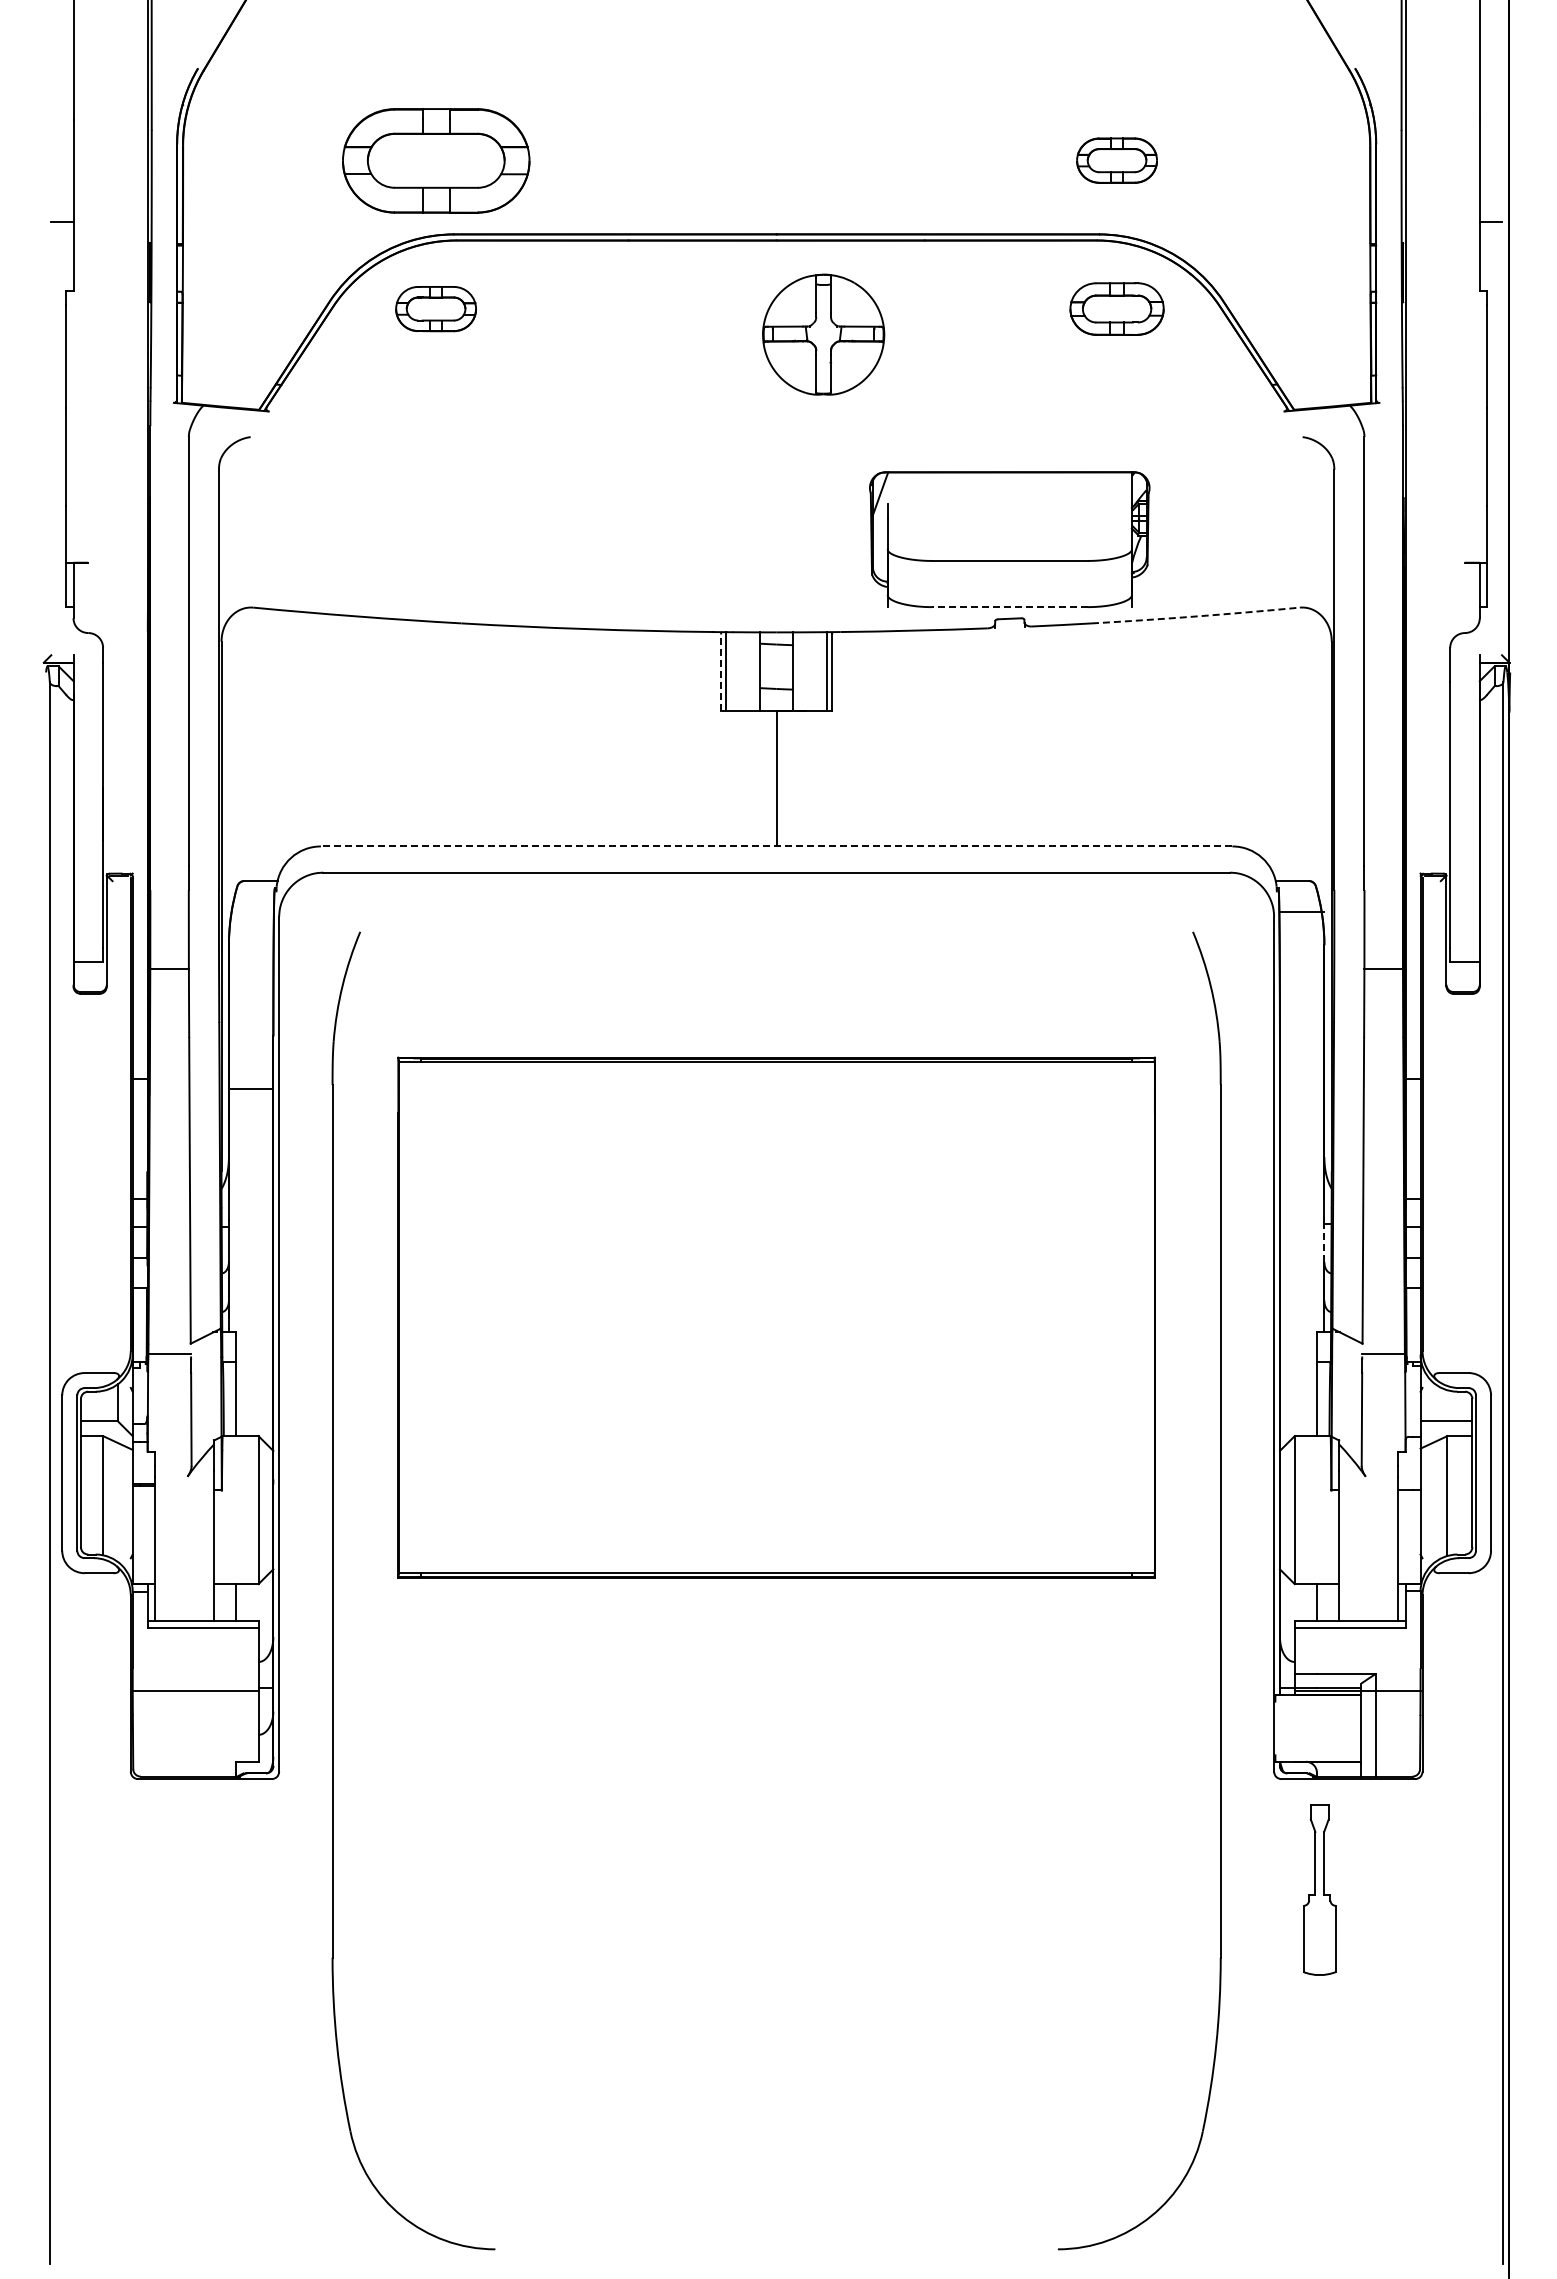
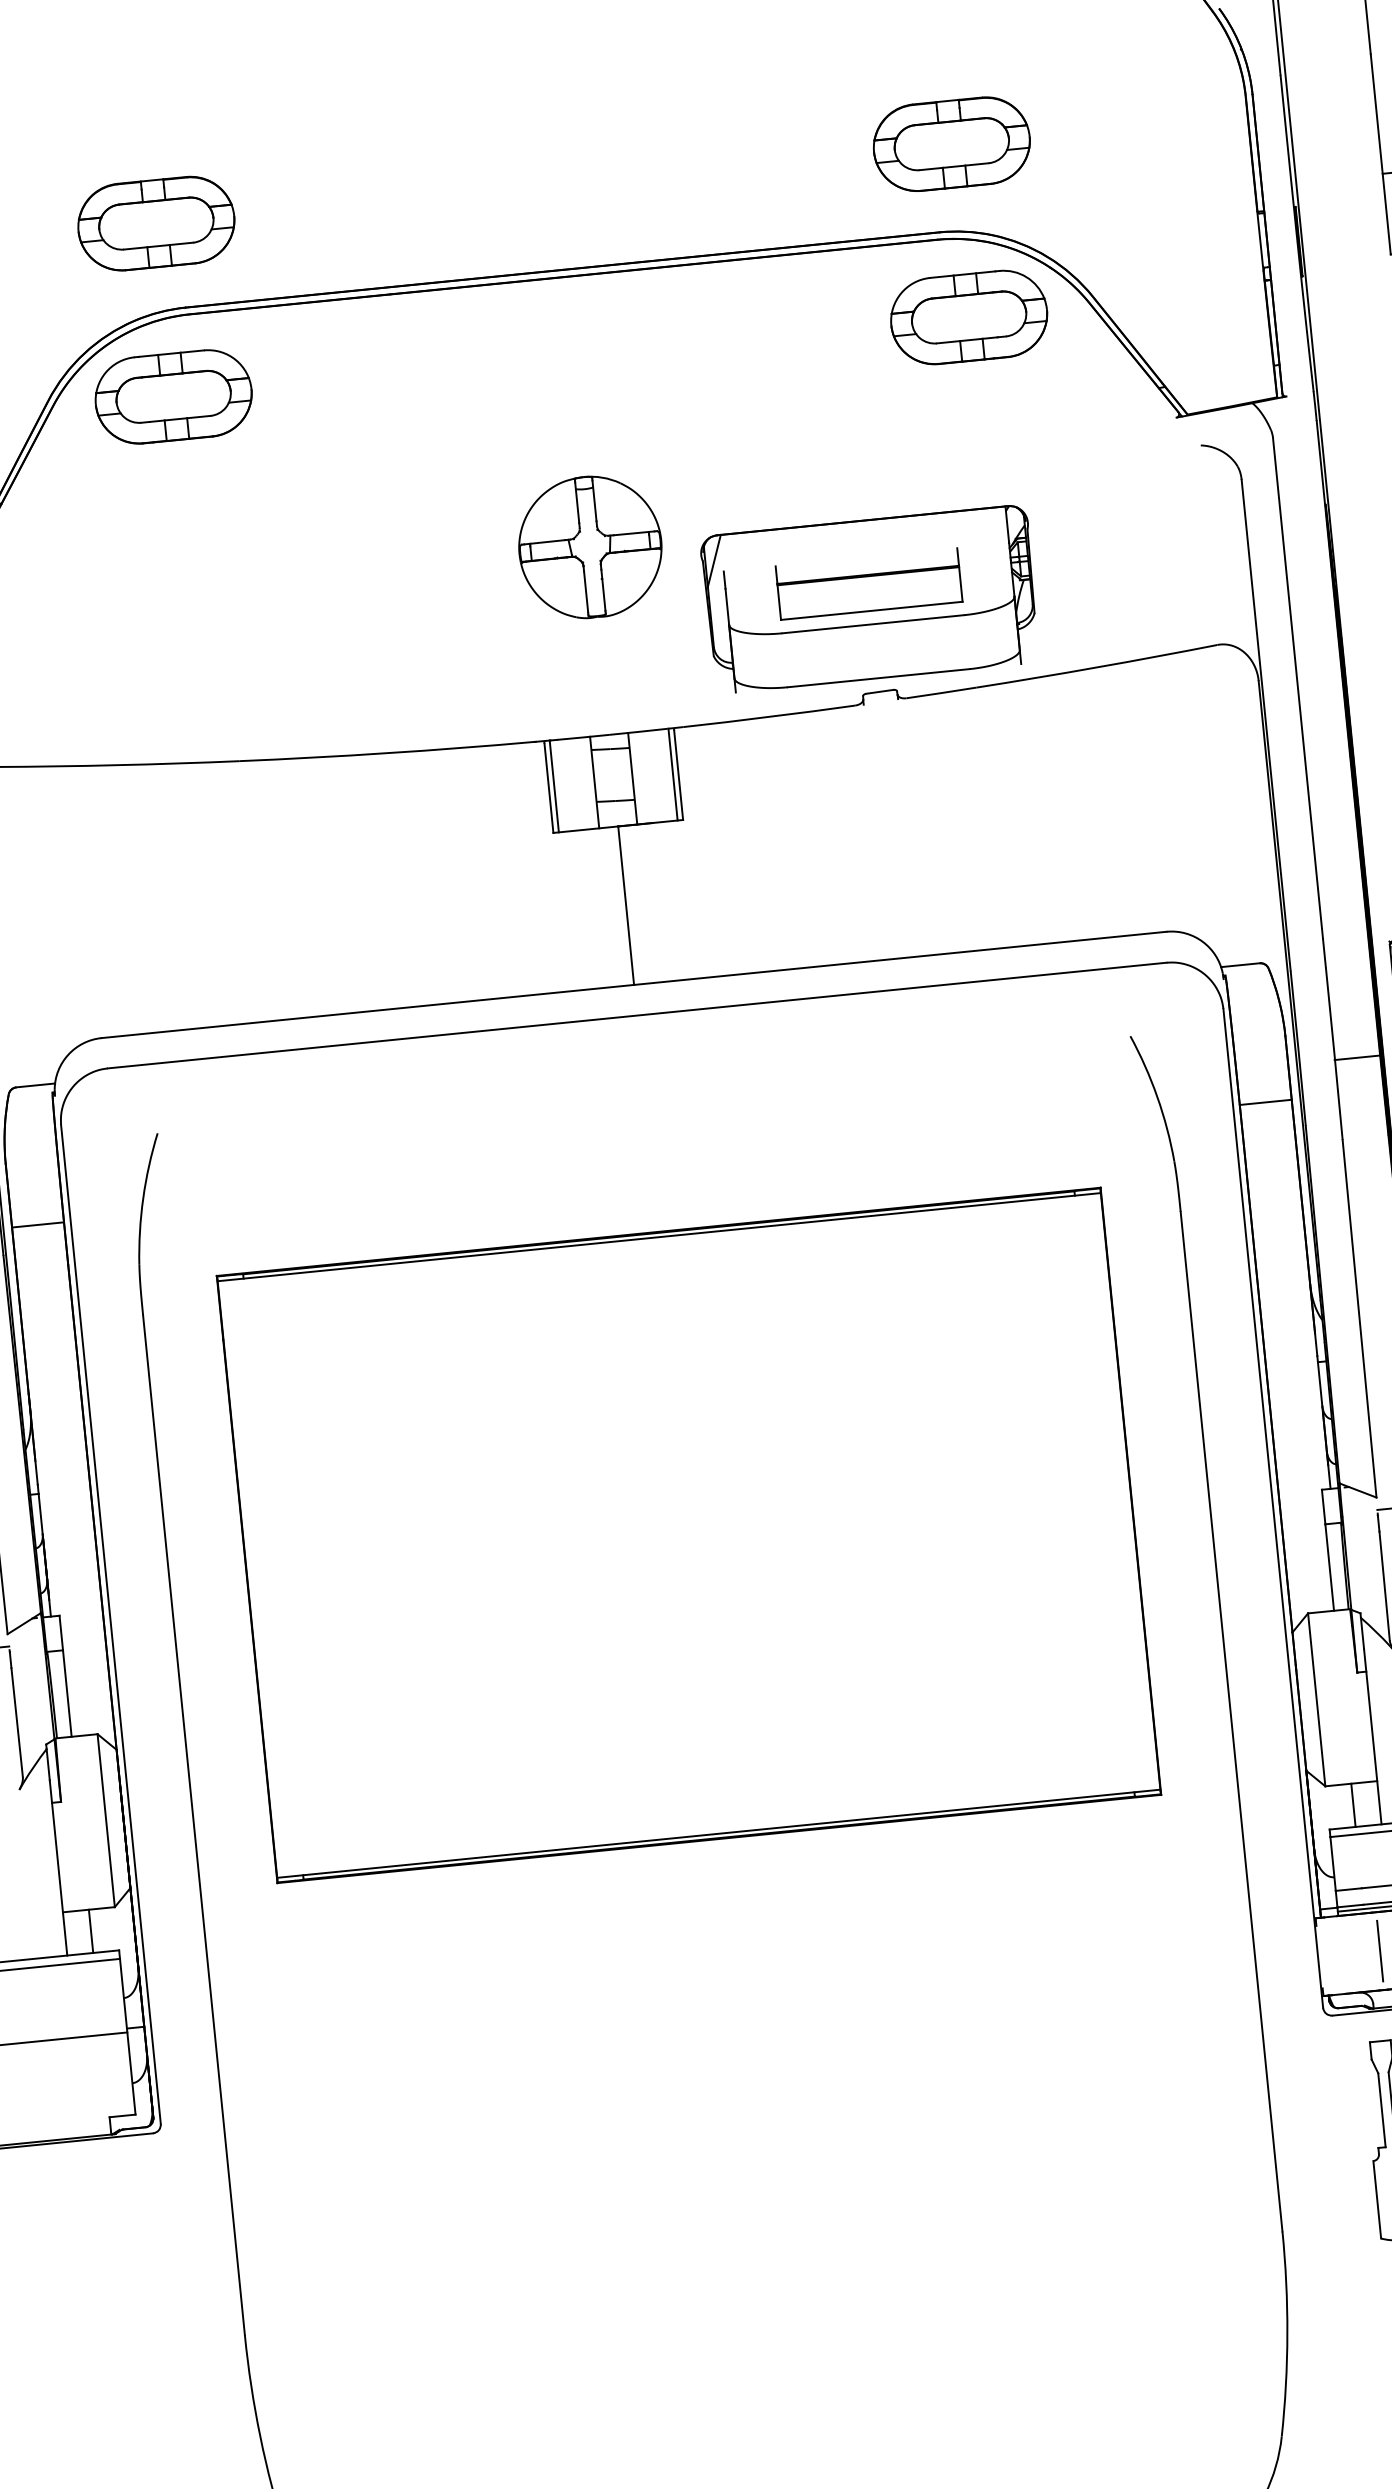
part: (435, 160) -> (155, 223), size x0.71
part: (1116, 160) -> (951, 144), size x1.67
part: (435, 308) -> (172, 396), size x1.67
part: (1116, 308) -> (968, 316), size x1.43
part: (823, 334) -> (590, 546), moved
part: (1009, 526) -> (868, 584), added
line: (1009, 607) -> (878, 678), dashed -> solid
arc: (1195, 616) -> (1096, 667), dashed -> solid
line: (721, 672) -> (549, 788), dashed -> solid
line: (776, 846) -> (633, 985), dashed -> solid
line: (1301, 912) -> (1265, 1102), moved
line: (250, 1089) -> (37, 1225), moved
line: (1324, 1243) -> (1320, 1384), dashed -> solid
line: (1327, 1728) -> (1380, 1951), added

